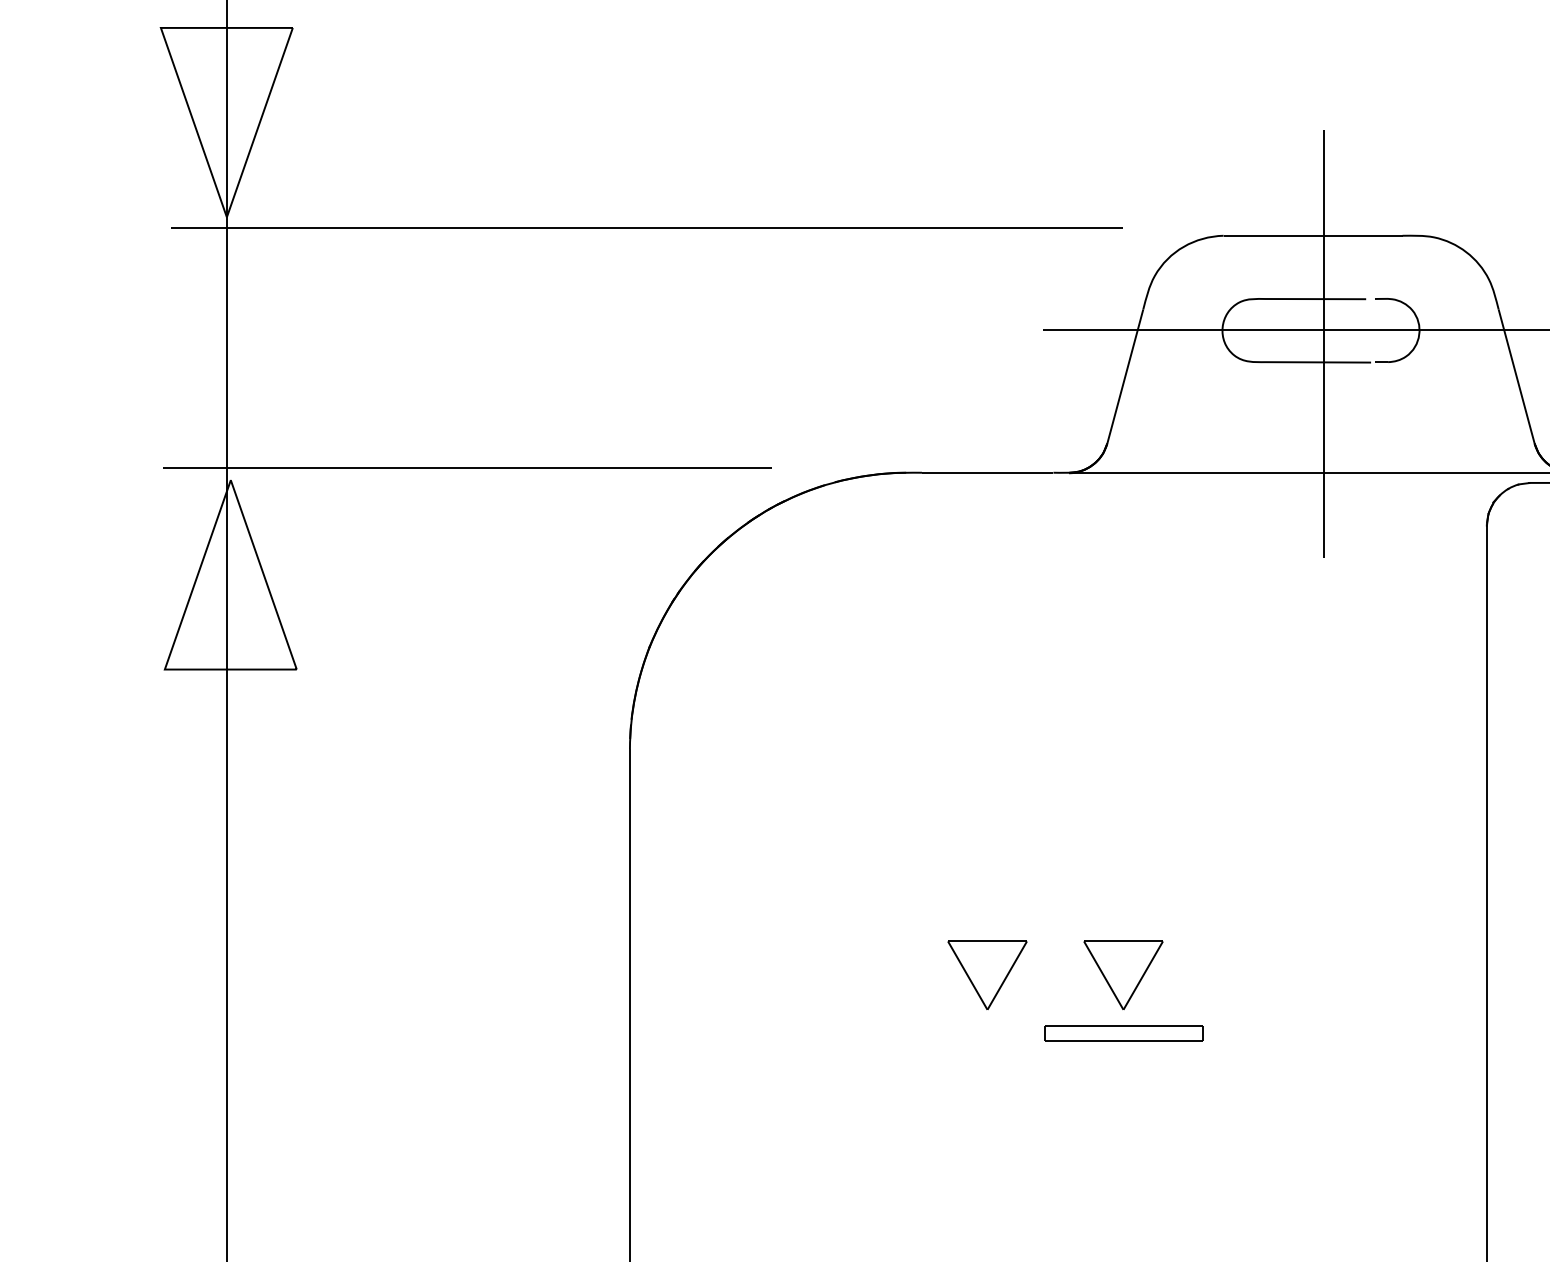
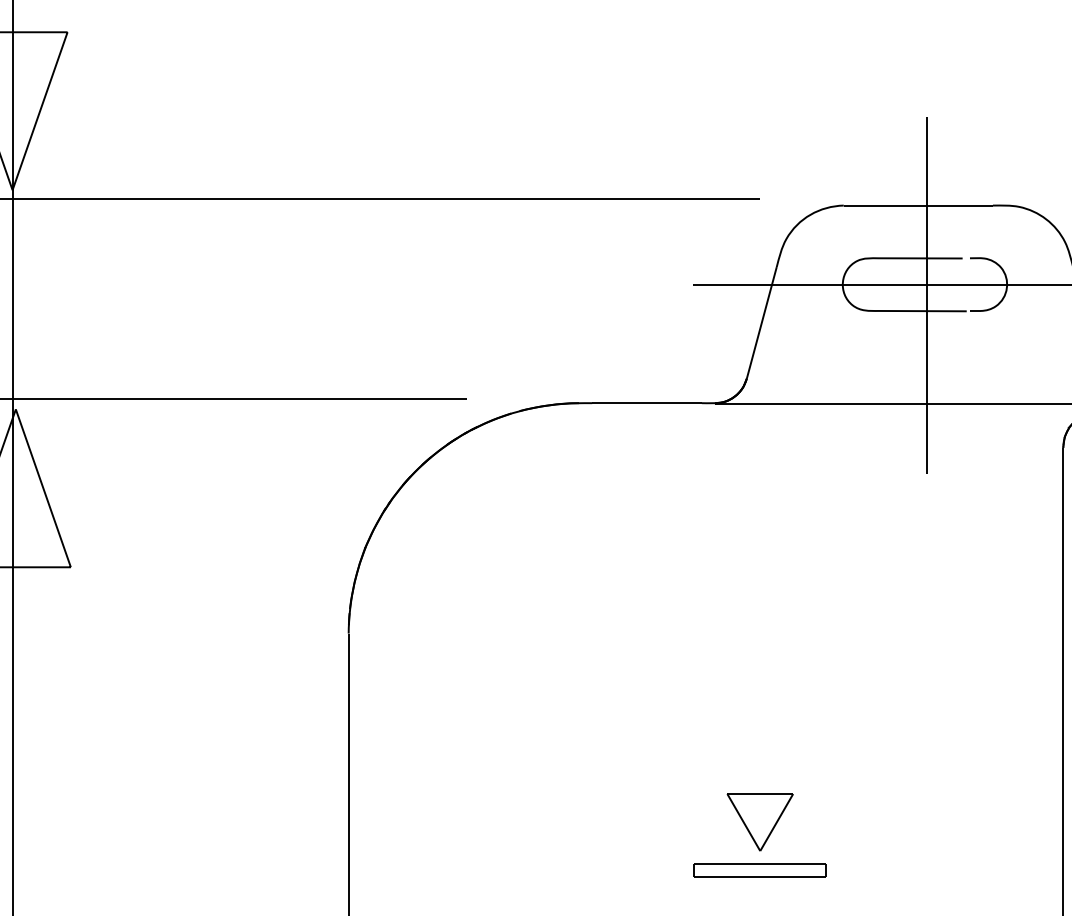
part: (987, 974) -> (646, 821), removed

